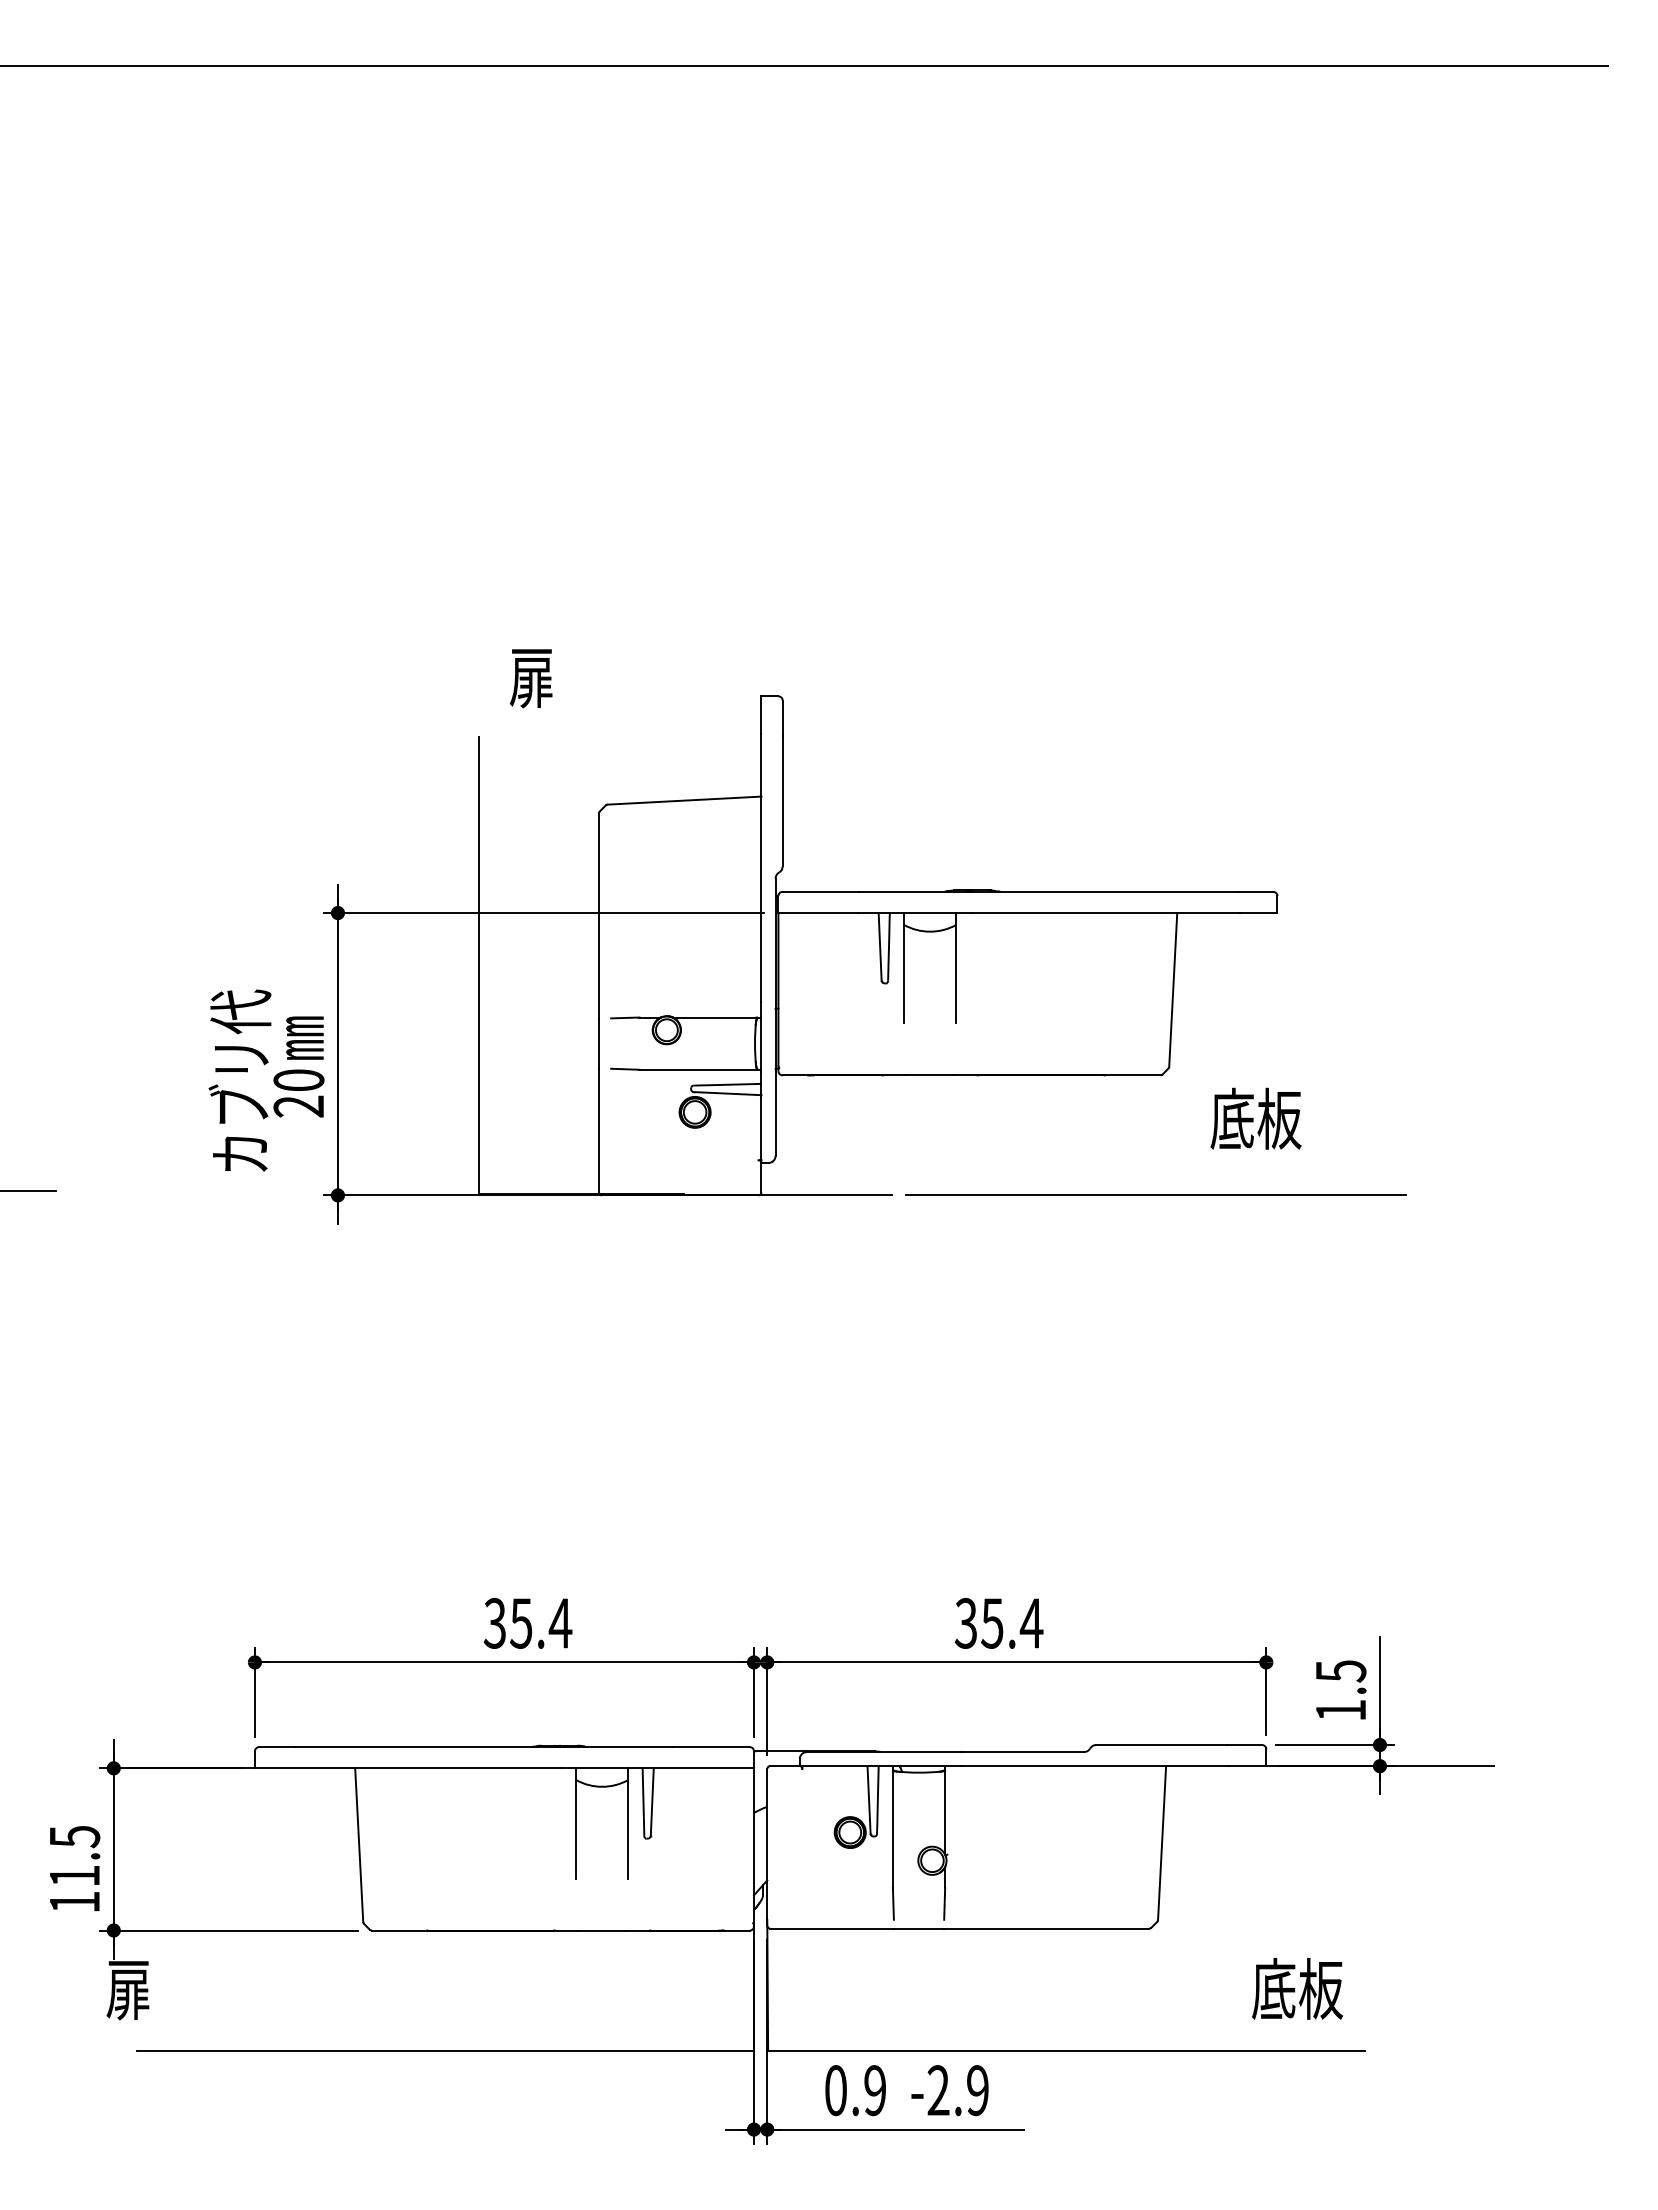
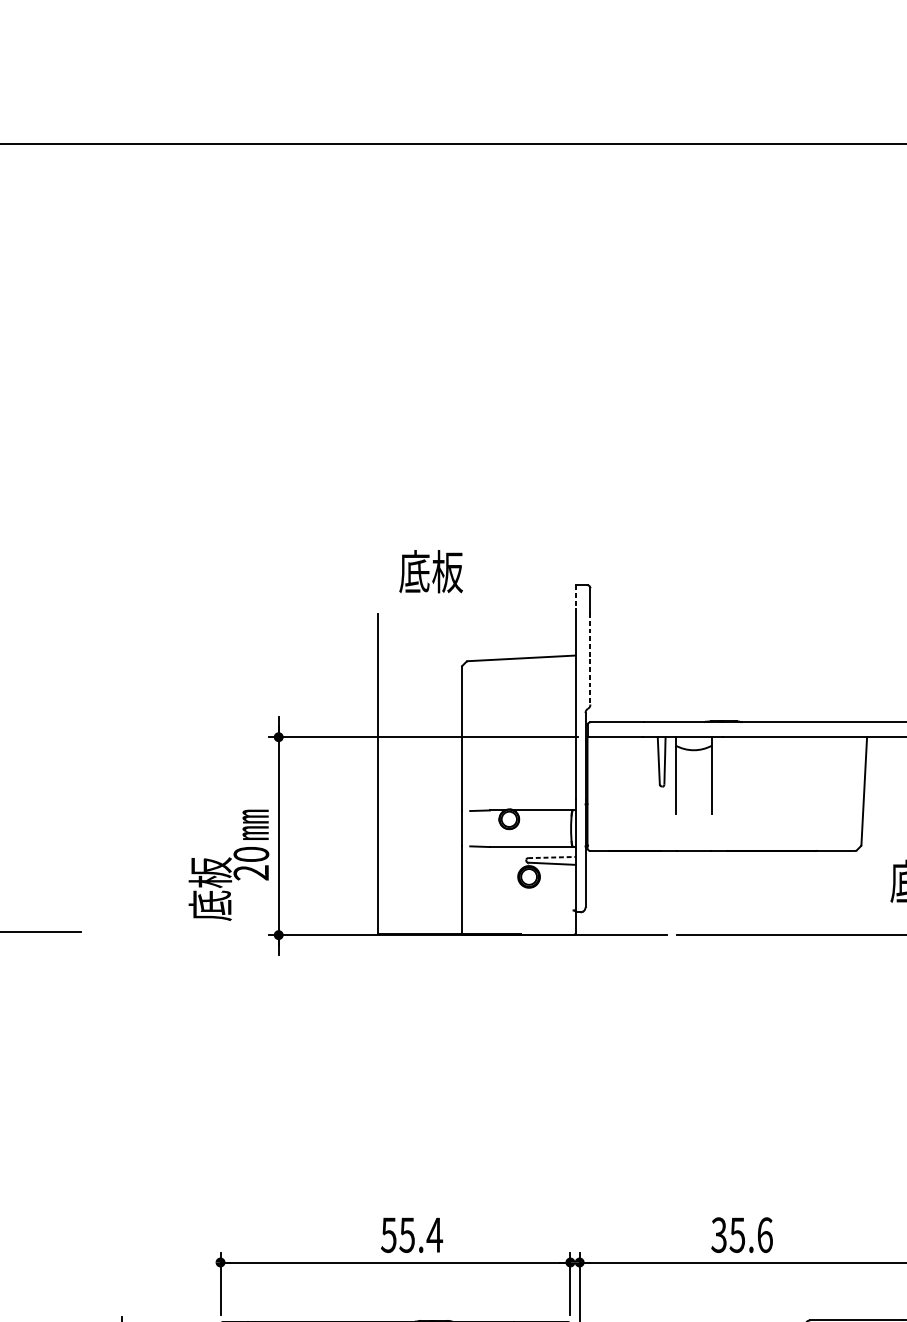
text: (554, 677) -> (430, 572), 扉 -> 底板
line: (761, 715) -> (575, 598), solid -> dashed
line: (782, 801) -> (590, 658), solid -> dashed
text: (239, 1082) -> (209, 855), カブリ代 -> 底板
line: (726, 1084) -> (551, 857), solid -> dashed
text: (494, 1622) -> (388, 1234), 35.4 -> 55.4
text: (1031, 1622) -> (764, 1234), 35.4 -> 35.6

